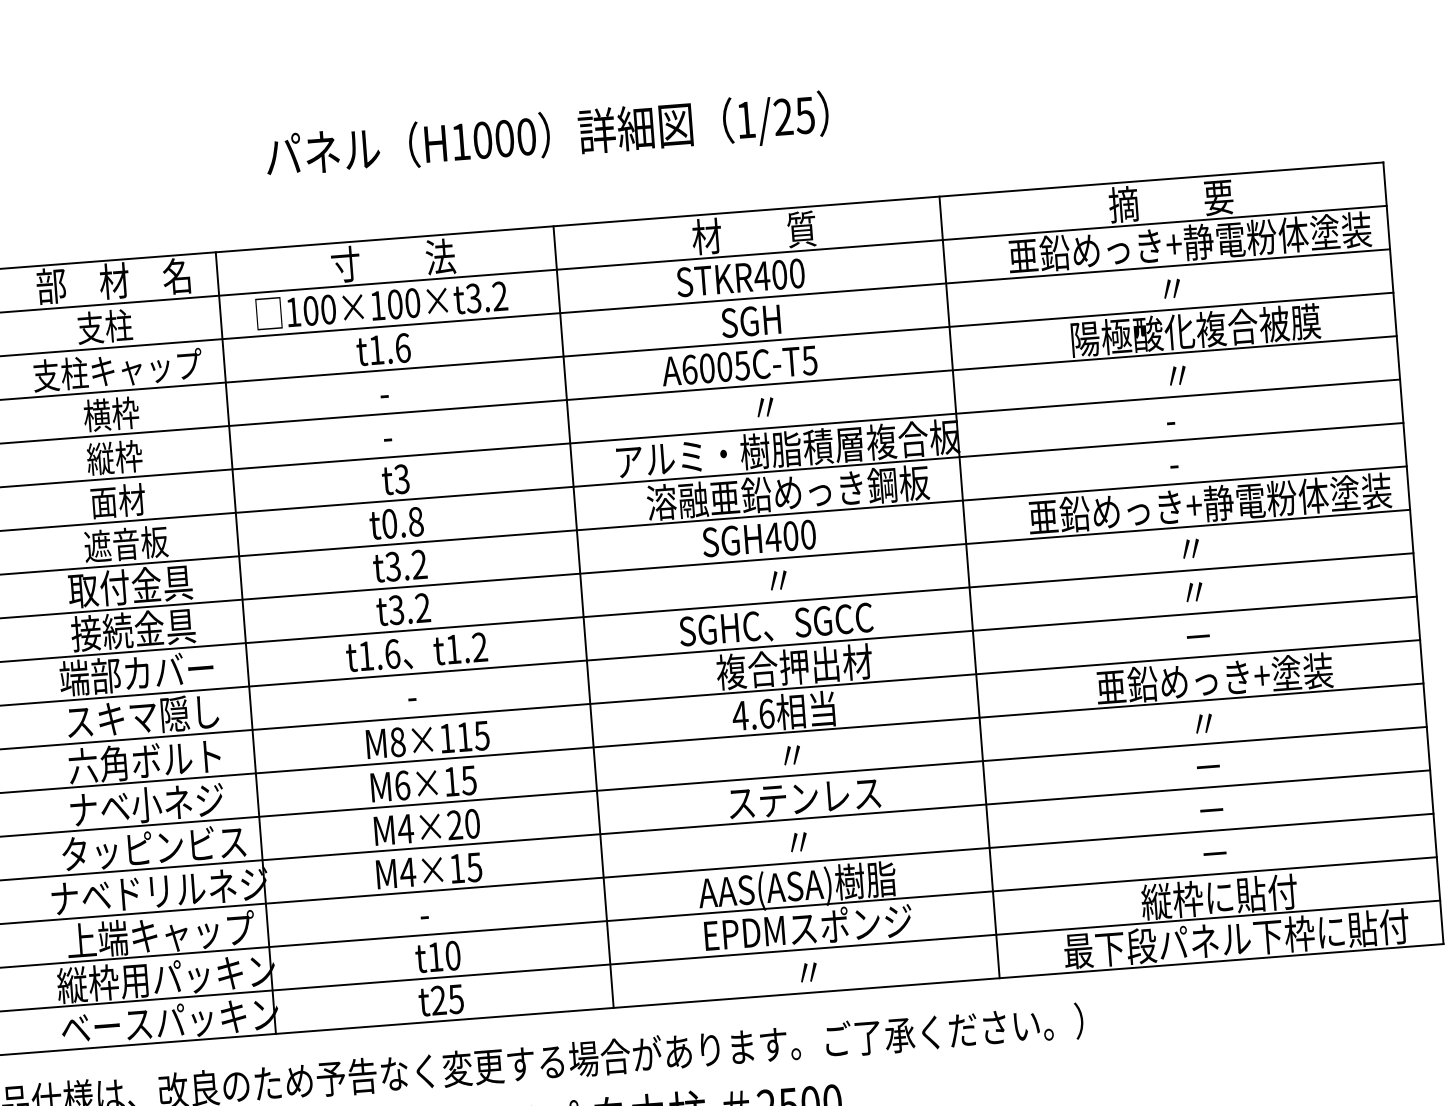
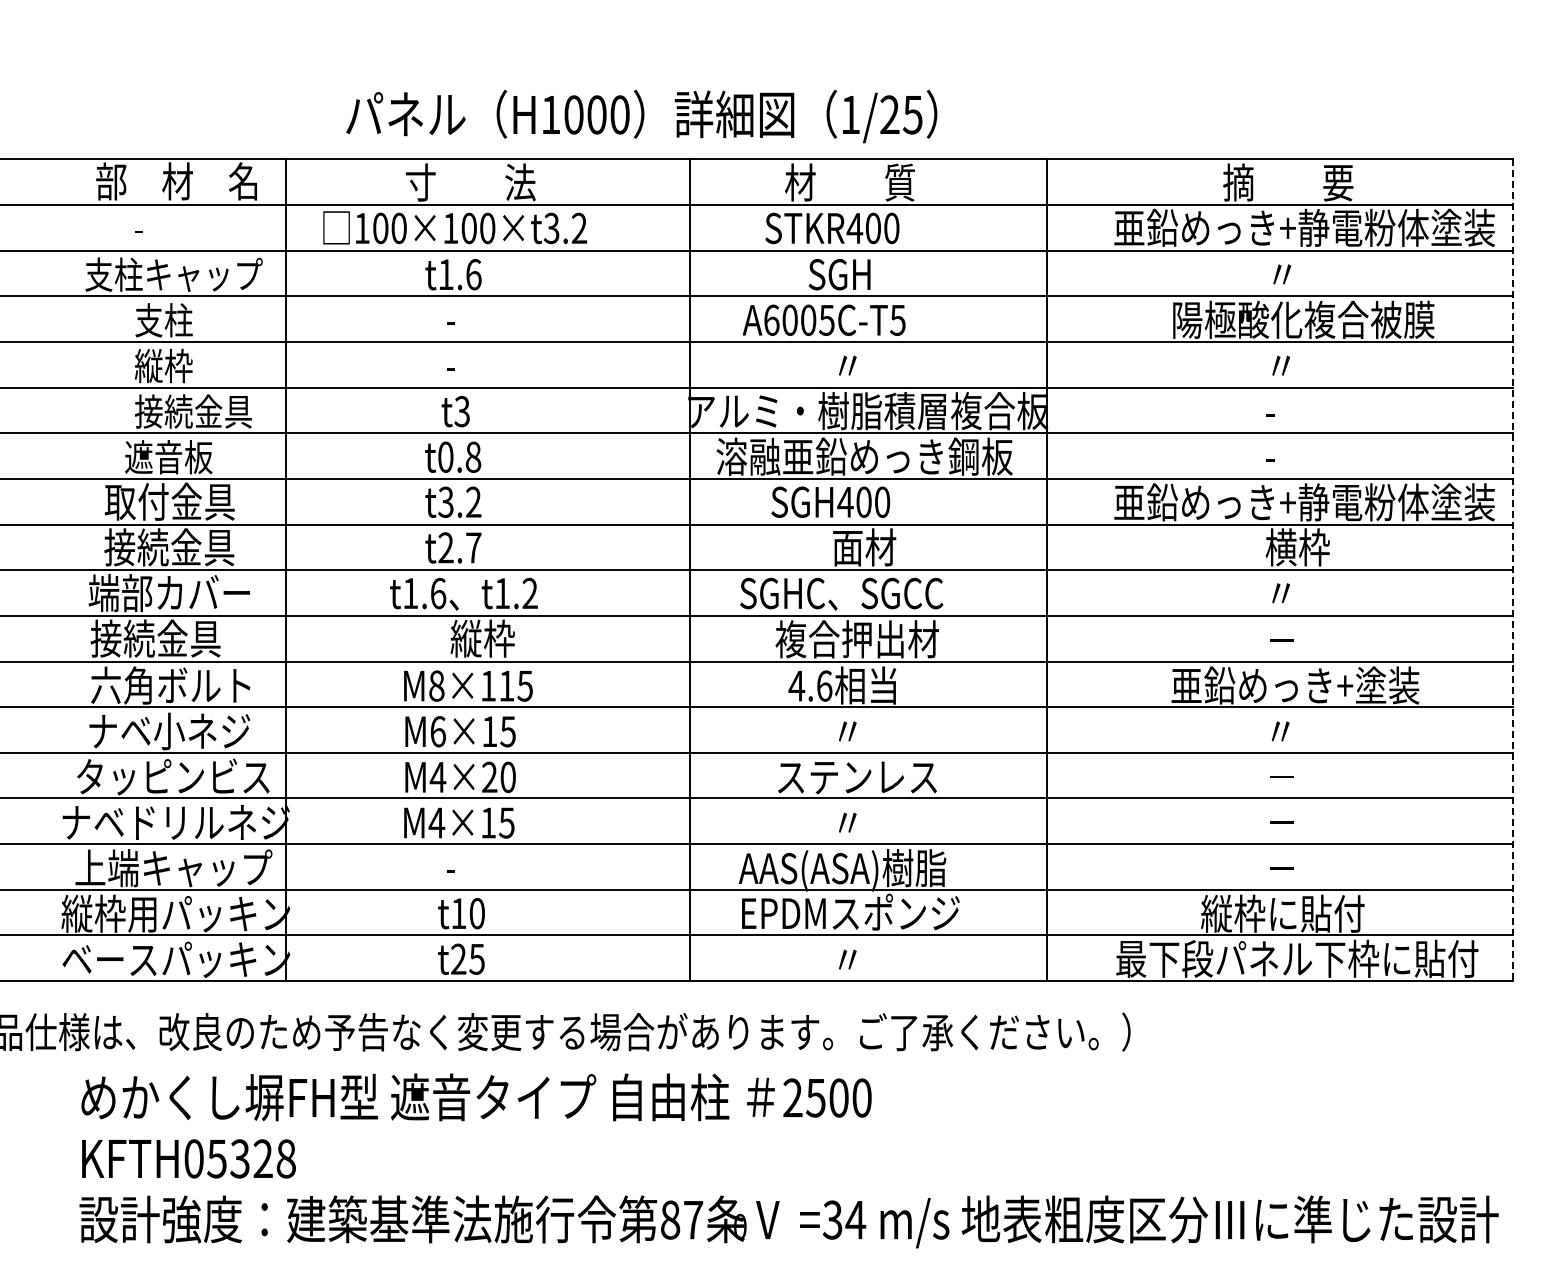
text: (547, 136) -> (641, 116), moved
text: (104, 326) -> (163, 228), 支柱 -> -
text: (111, 414) -> (163, 320), 横枠 -> 支柱
text: (145, 498) -> (192, 411), 面材 -> 接続金具
text: (1206, 547) -> (1297, 547), 〃 -> 横枠
line: (1413, 553) -> (1513, 570), solid -> dashed
text: (794, 579) -> (864, 547), 〃 -> 面材
text: (409, 608) -> (459, 547), t3.2 -> t2.7
line: (583, 617) -> (689, 570), moved
text: (437, 693) -> (482, 638), - -> 縦枠
text: (141, 716) -> (170, 638), スキマ隠し -> 接続金具

